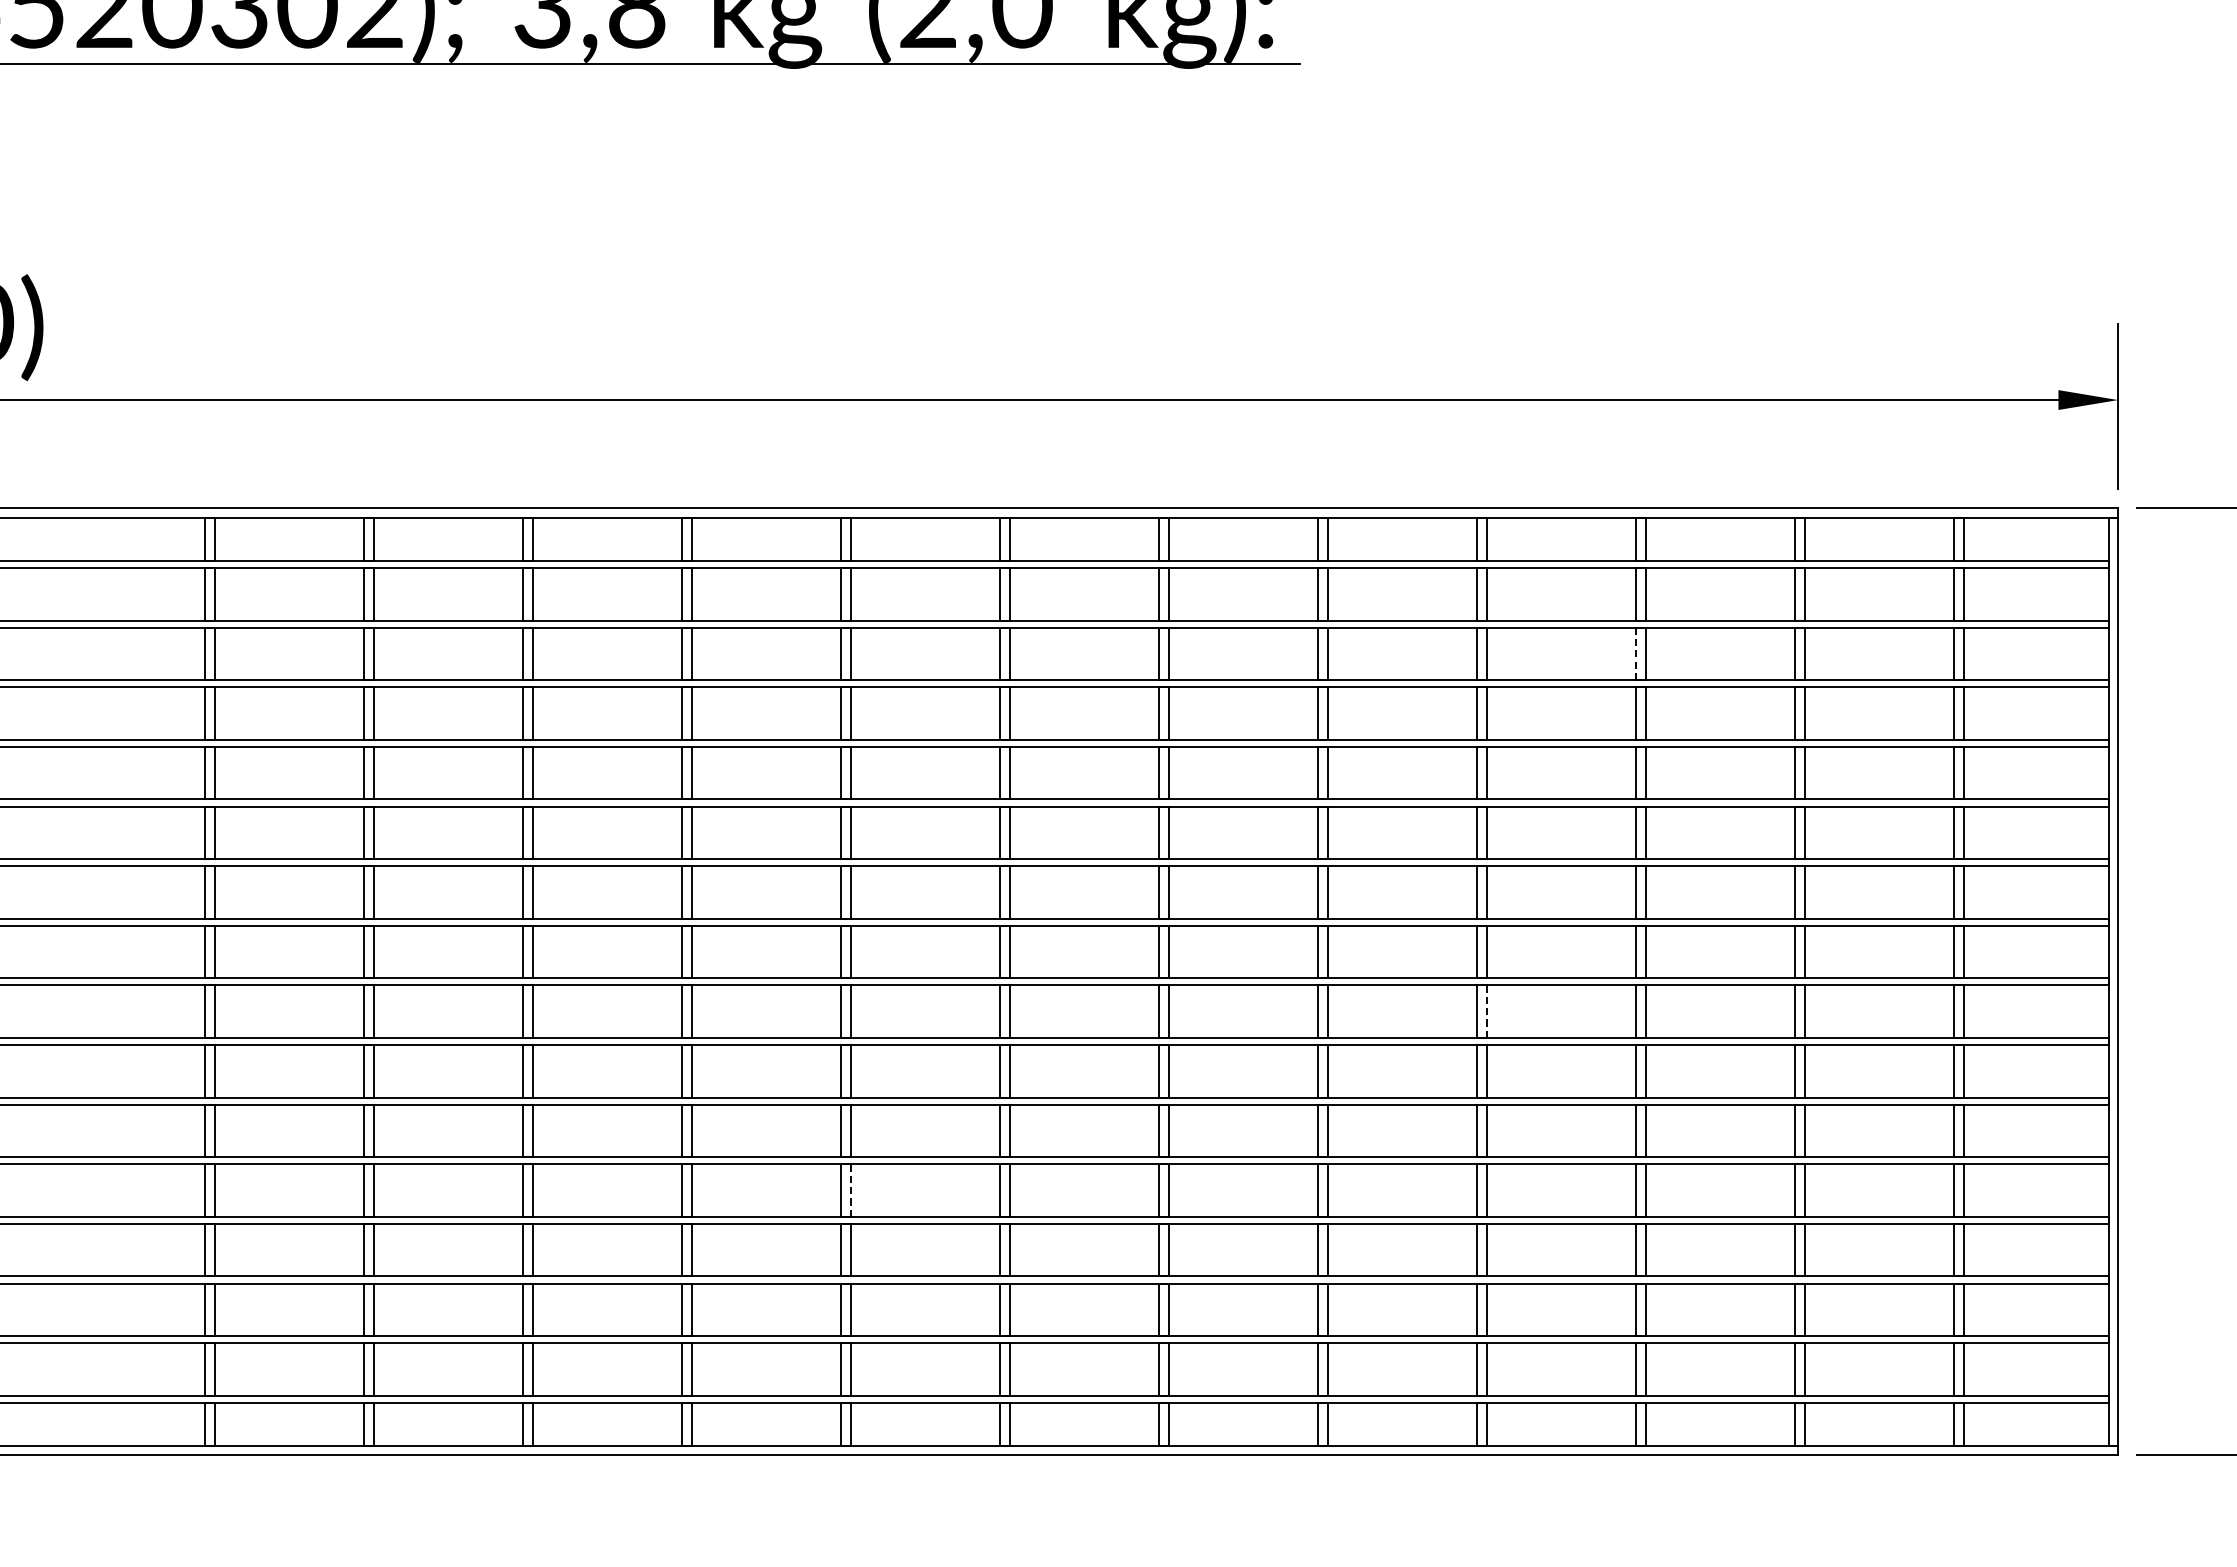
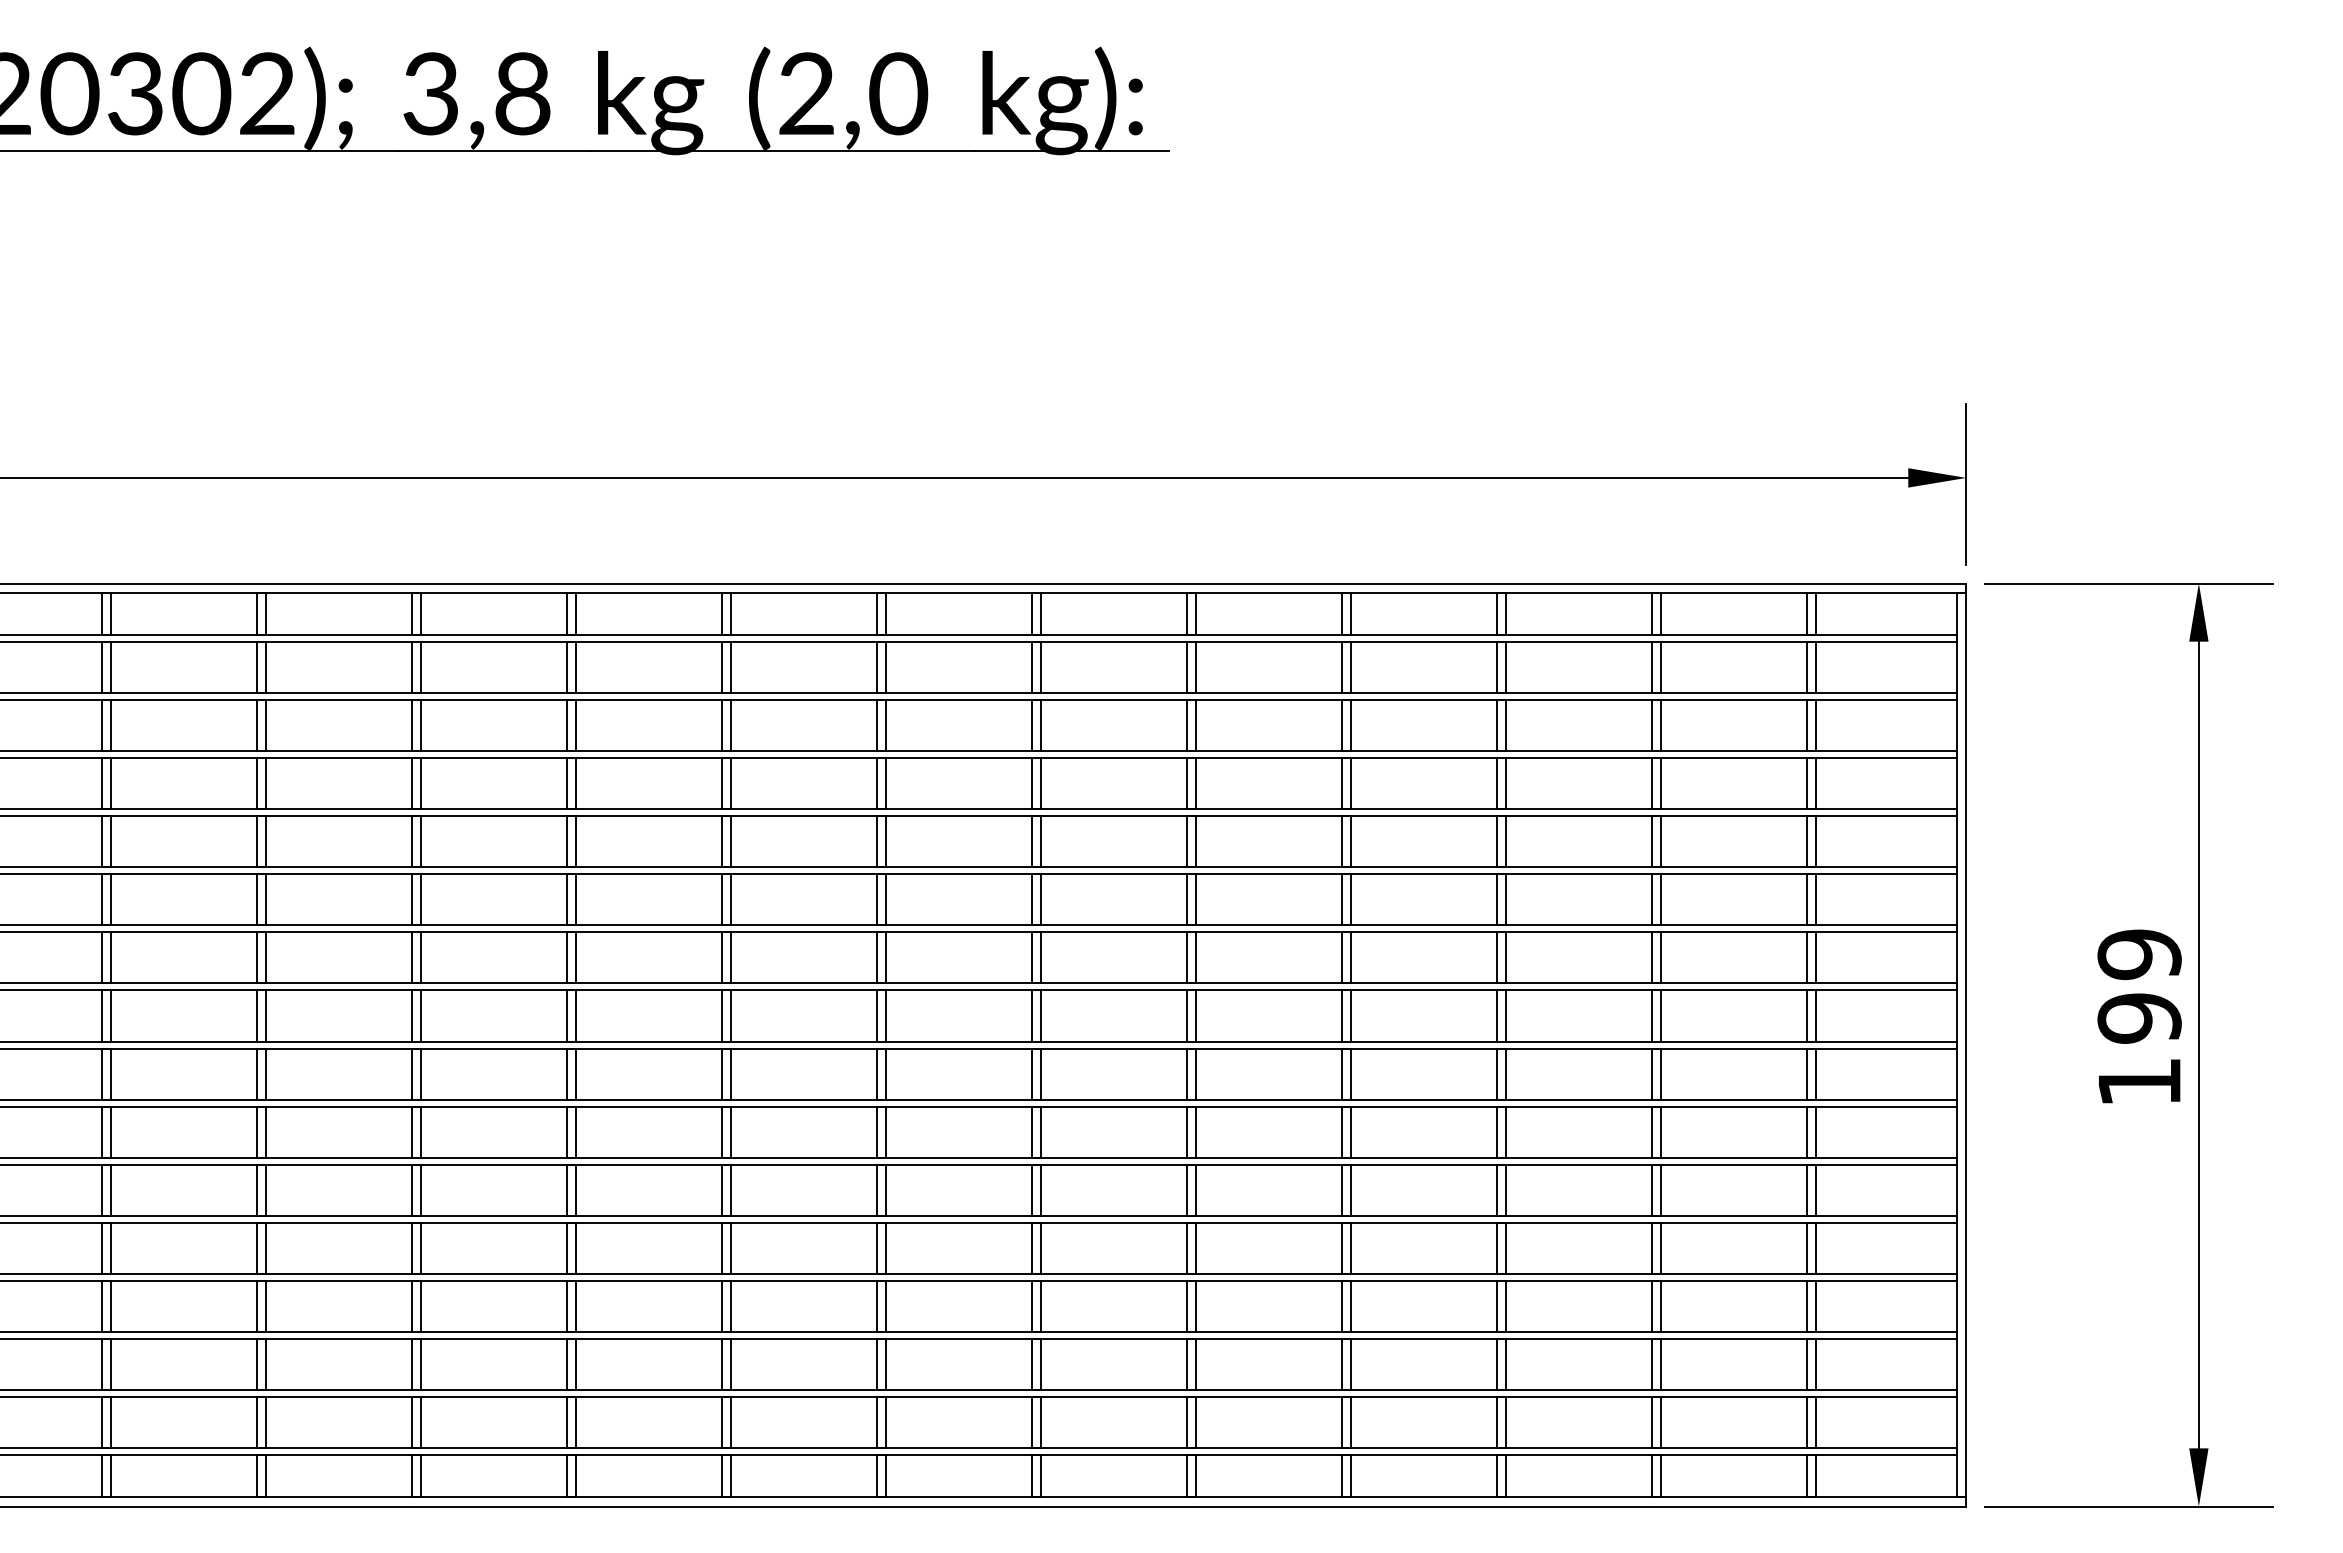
line: (1635, 654) -> (1496, 725), dashed -> solid
line: (1486, 1012) -> (1350, 1074), dashed -> solid
line: (851, 1190) -> (731, 1248), dashed -> solid

